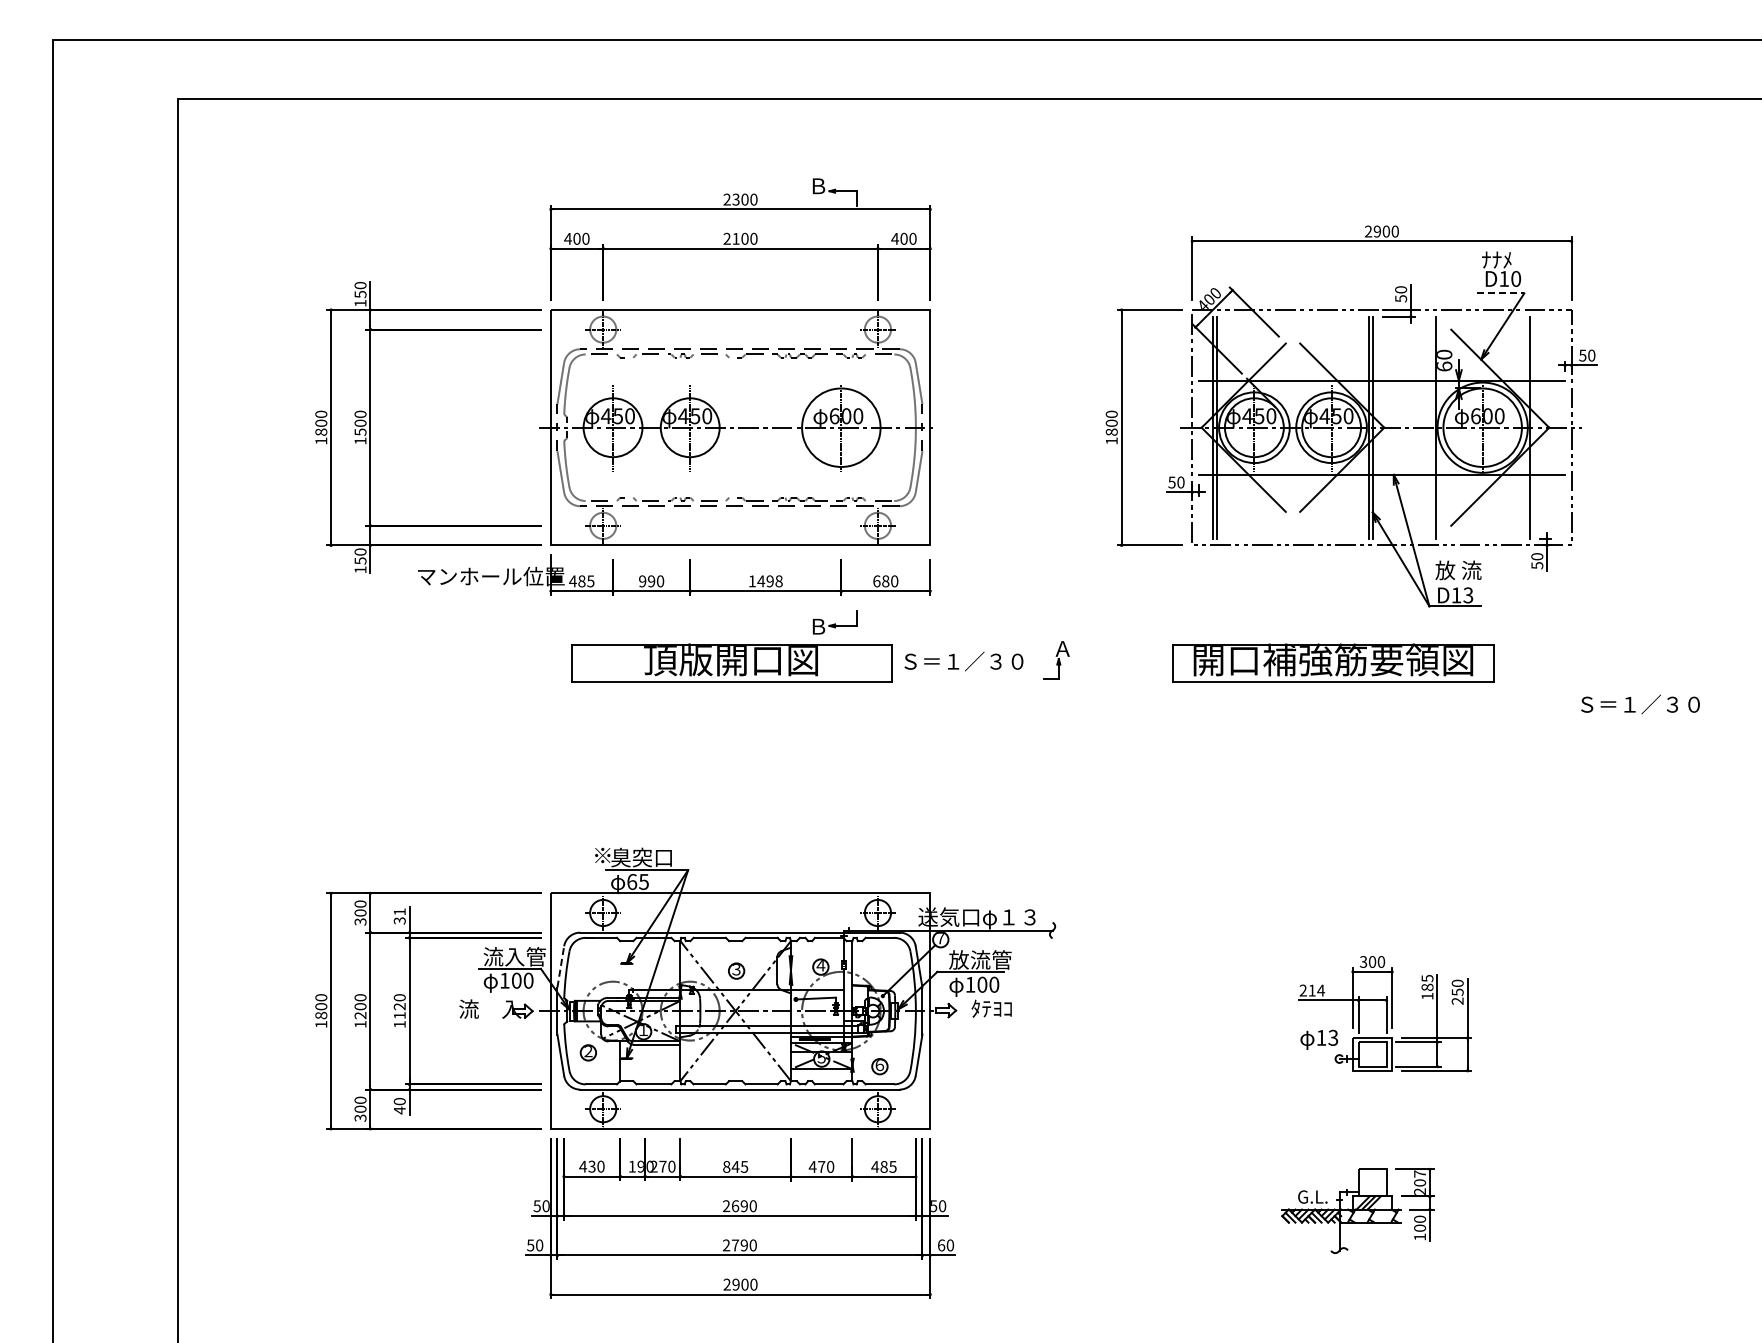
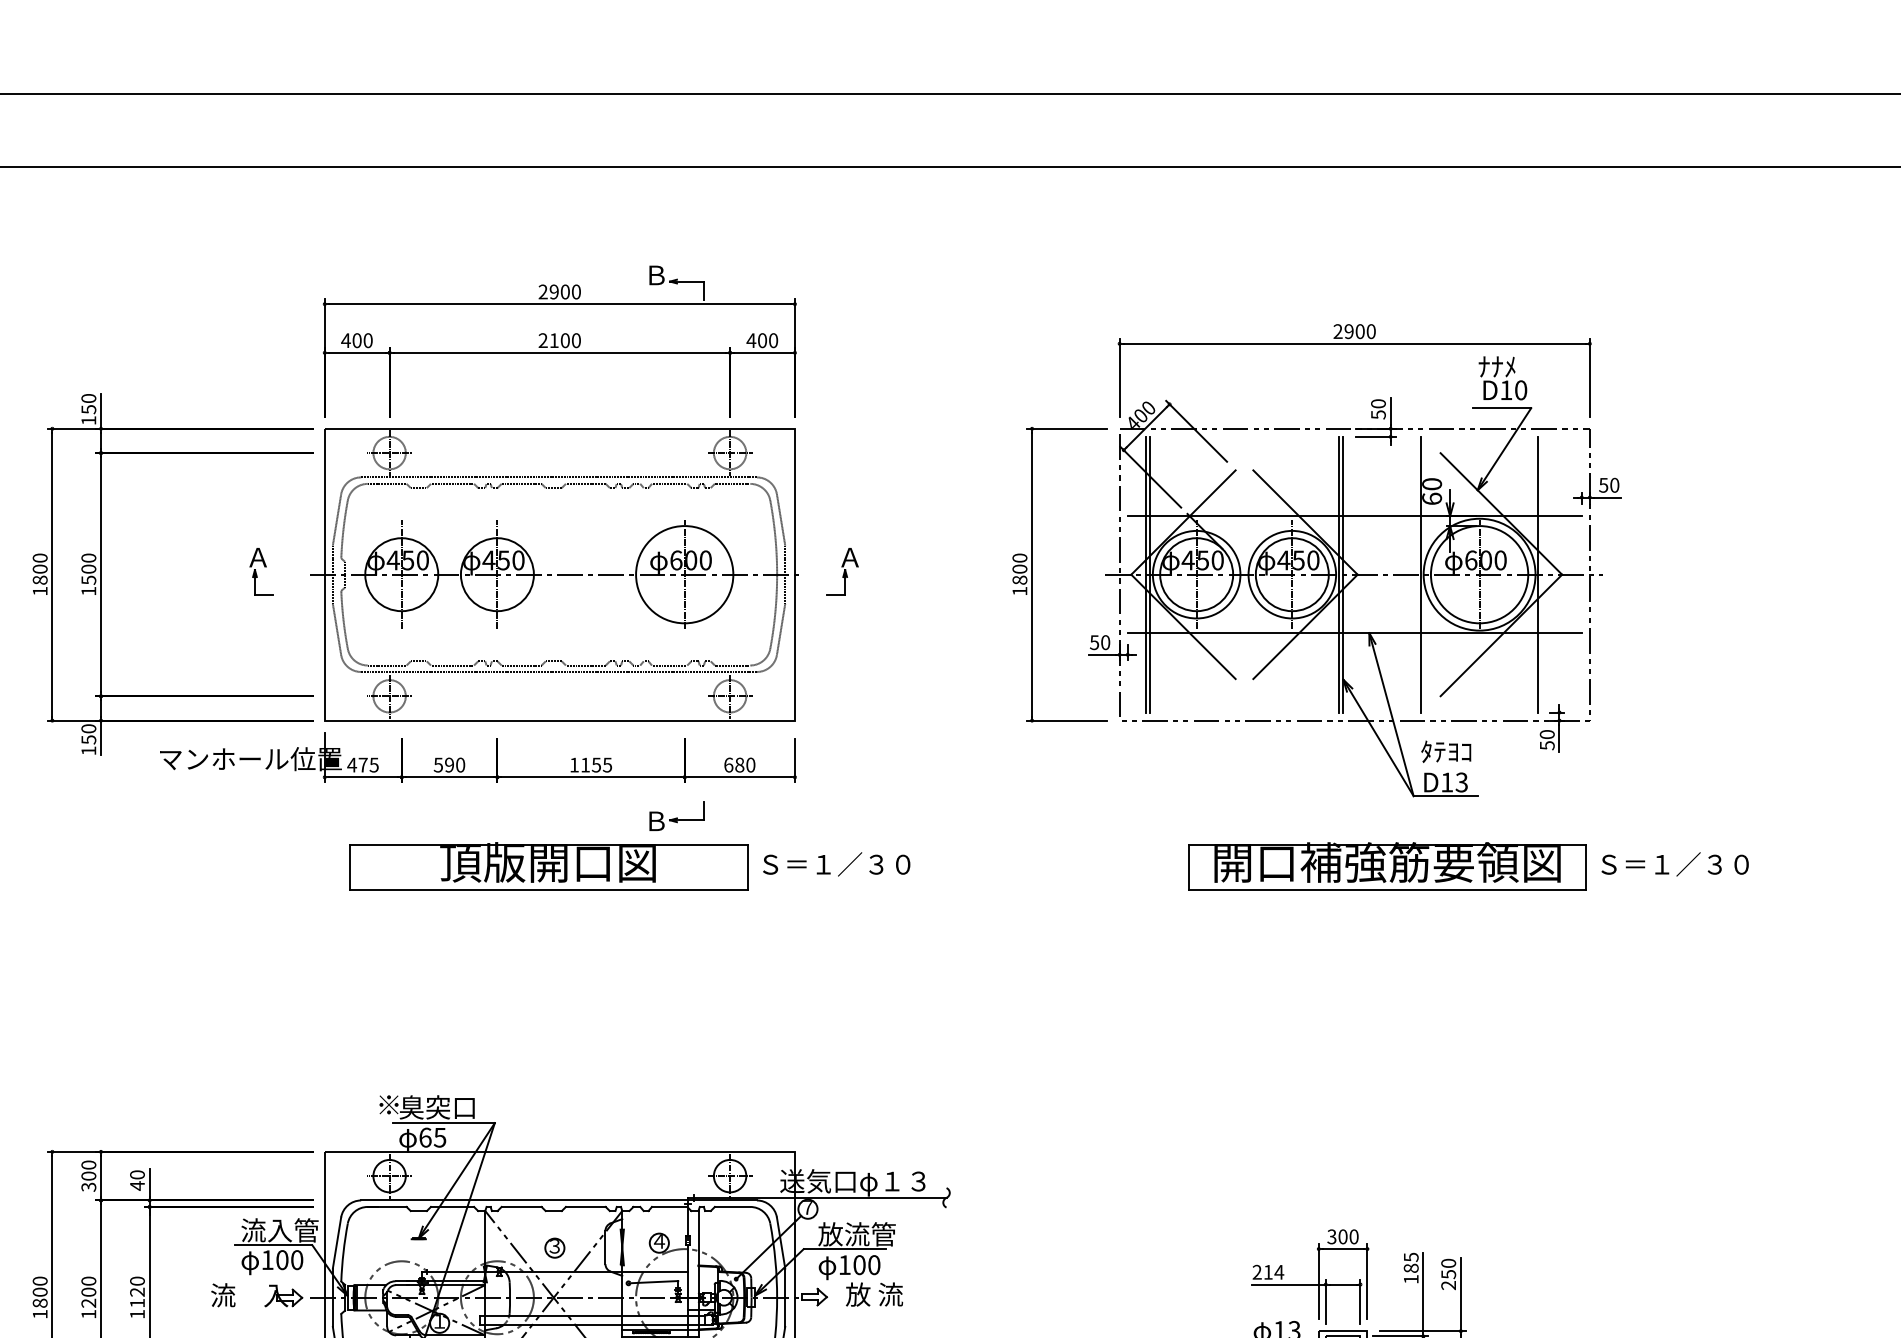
text: (735, 199) -> (553, 291), 2300 -> 2900
line: (1500, 293) -> (1501, 408), dashed -> solid
part: (499, 425) -> (261, 571), added
text: (1458, 570) -> (1449, 751), 放 流 -> ﾀﾃﾖｺ
text: (581, 581) -> (362, 765), 485 -> 475
text: (642, 581) -> (438, 765), 990 -> 590
text: (769, 581) -> (595, 765), 1498 -> 1155
part: (1056, 660) -> (842, 571), moved
part: (1333, 662) -> (1387, 865), moved
text: (1640, 704) -> (1675, 864), moved
text: (399, 916) -> (137, 1180), 31 -> 40
line: (560, 966) -> (336, 1242), dashed -> solid
text: (994, 1008) -> (874, 1294), ﾀﾃﾖｺ -> 放 流

